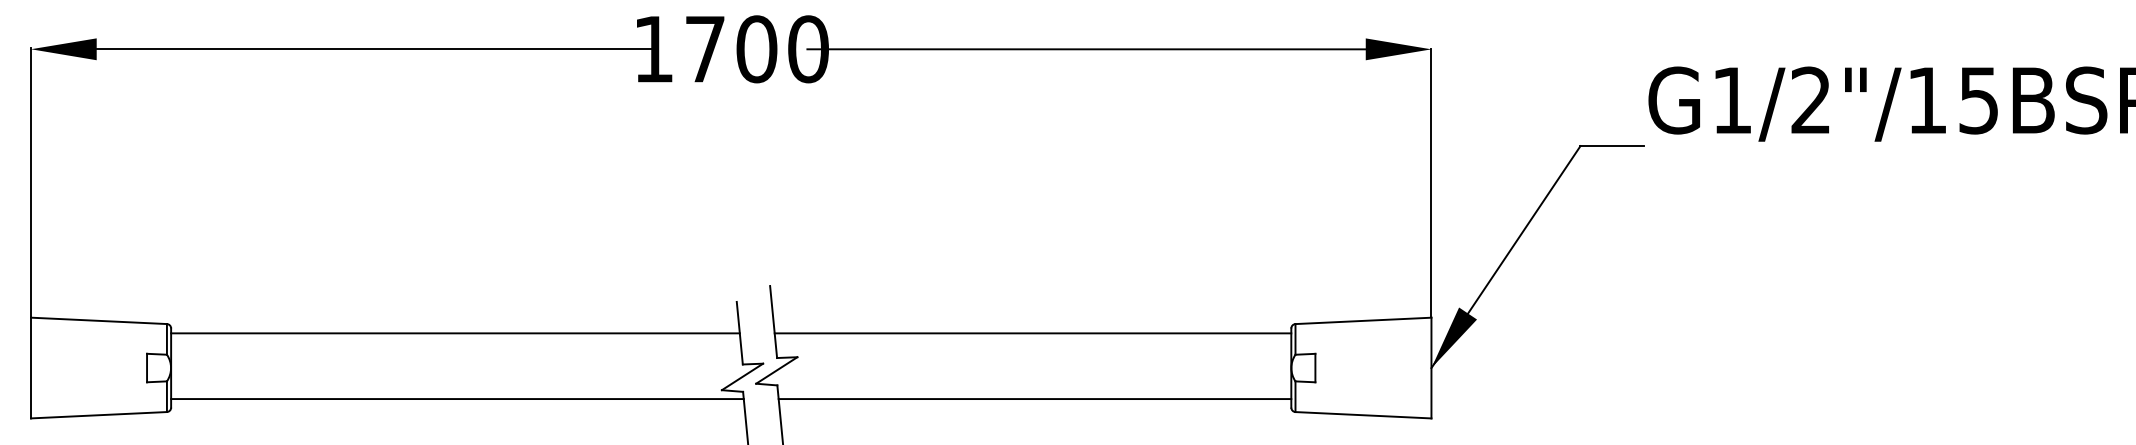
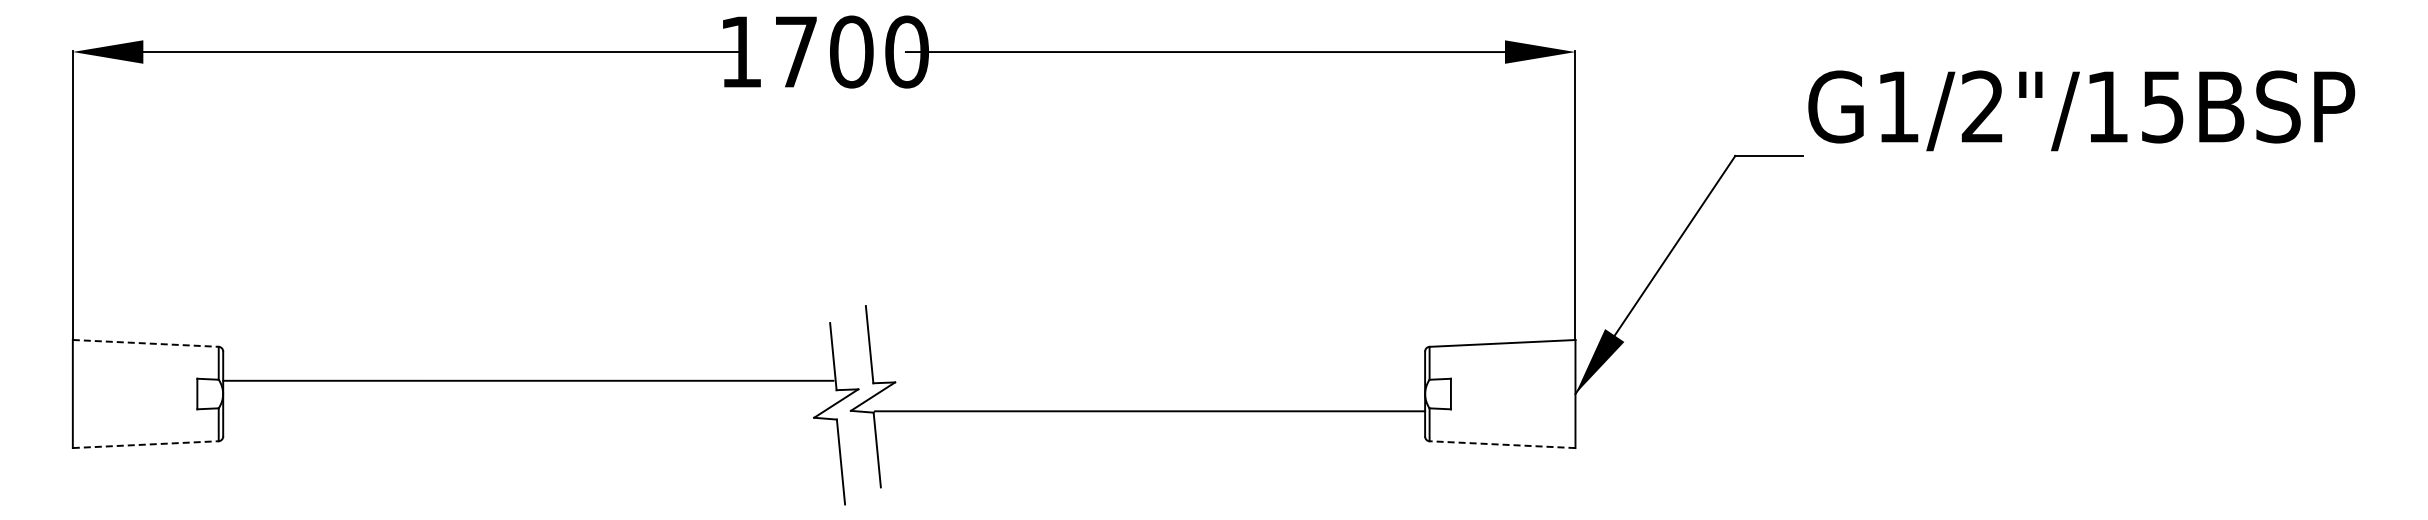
line: (99, 320) -> (146, 343), solid -> dashed
line: (455, 333) -> (528, 380), moved
line: (1032, 333) -> (1147, 356), removed
line: (457, 399) -> (530, 427), removed
line: (1035, 399) -> (1150, 411), moved
line: (99, 415) -> (146, 444), solid -> dashed
line: (1363, 415) -> (1502, 444), solid -> dashed

